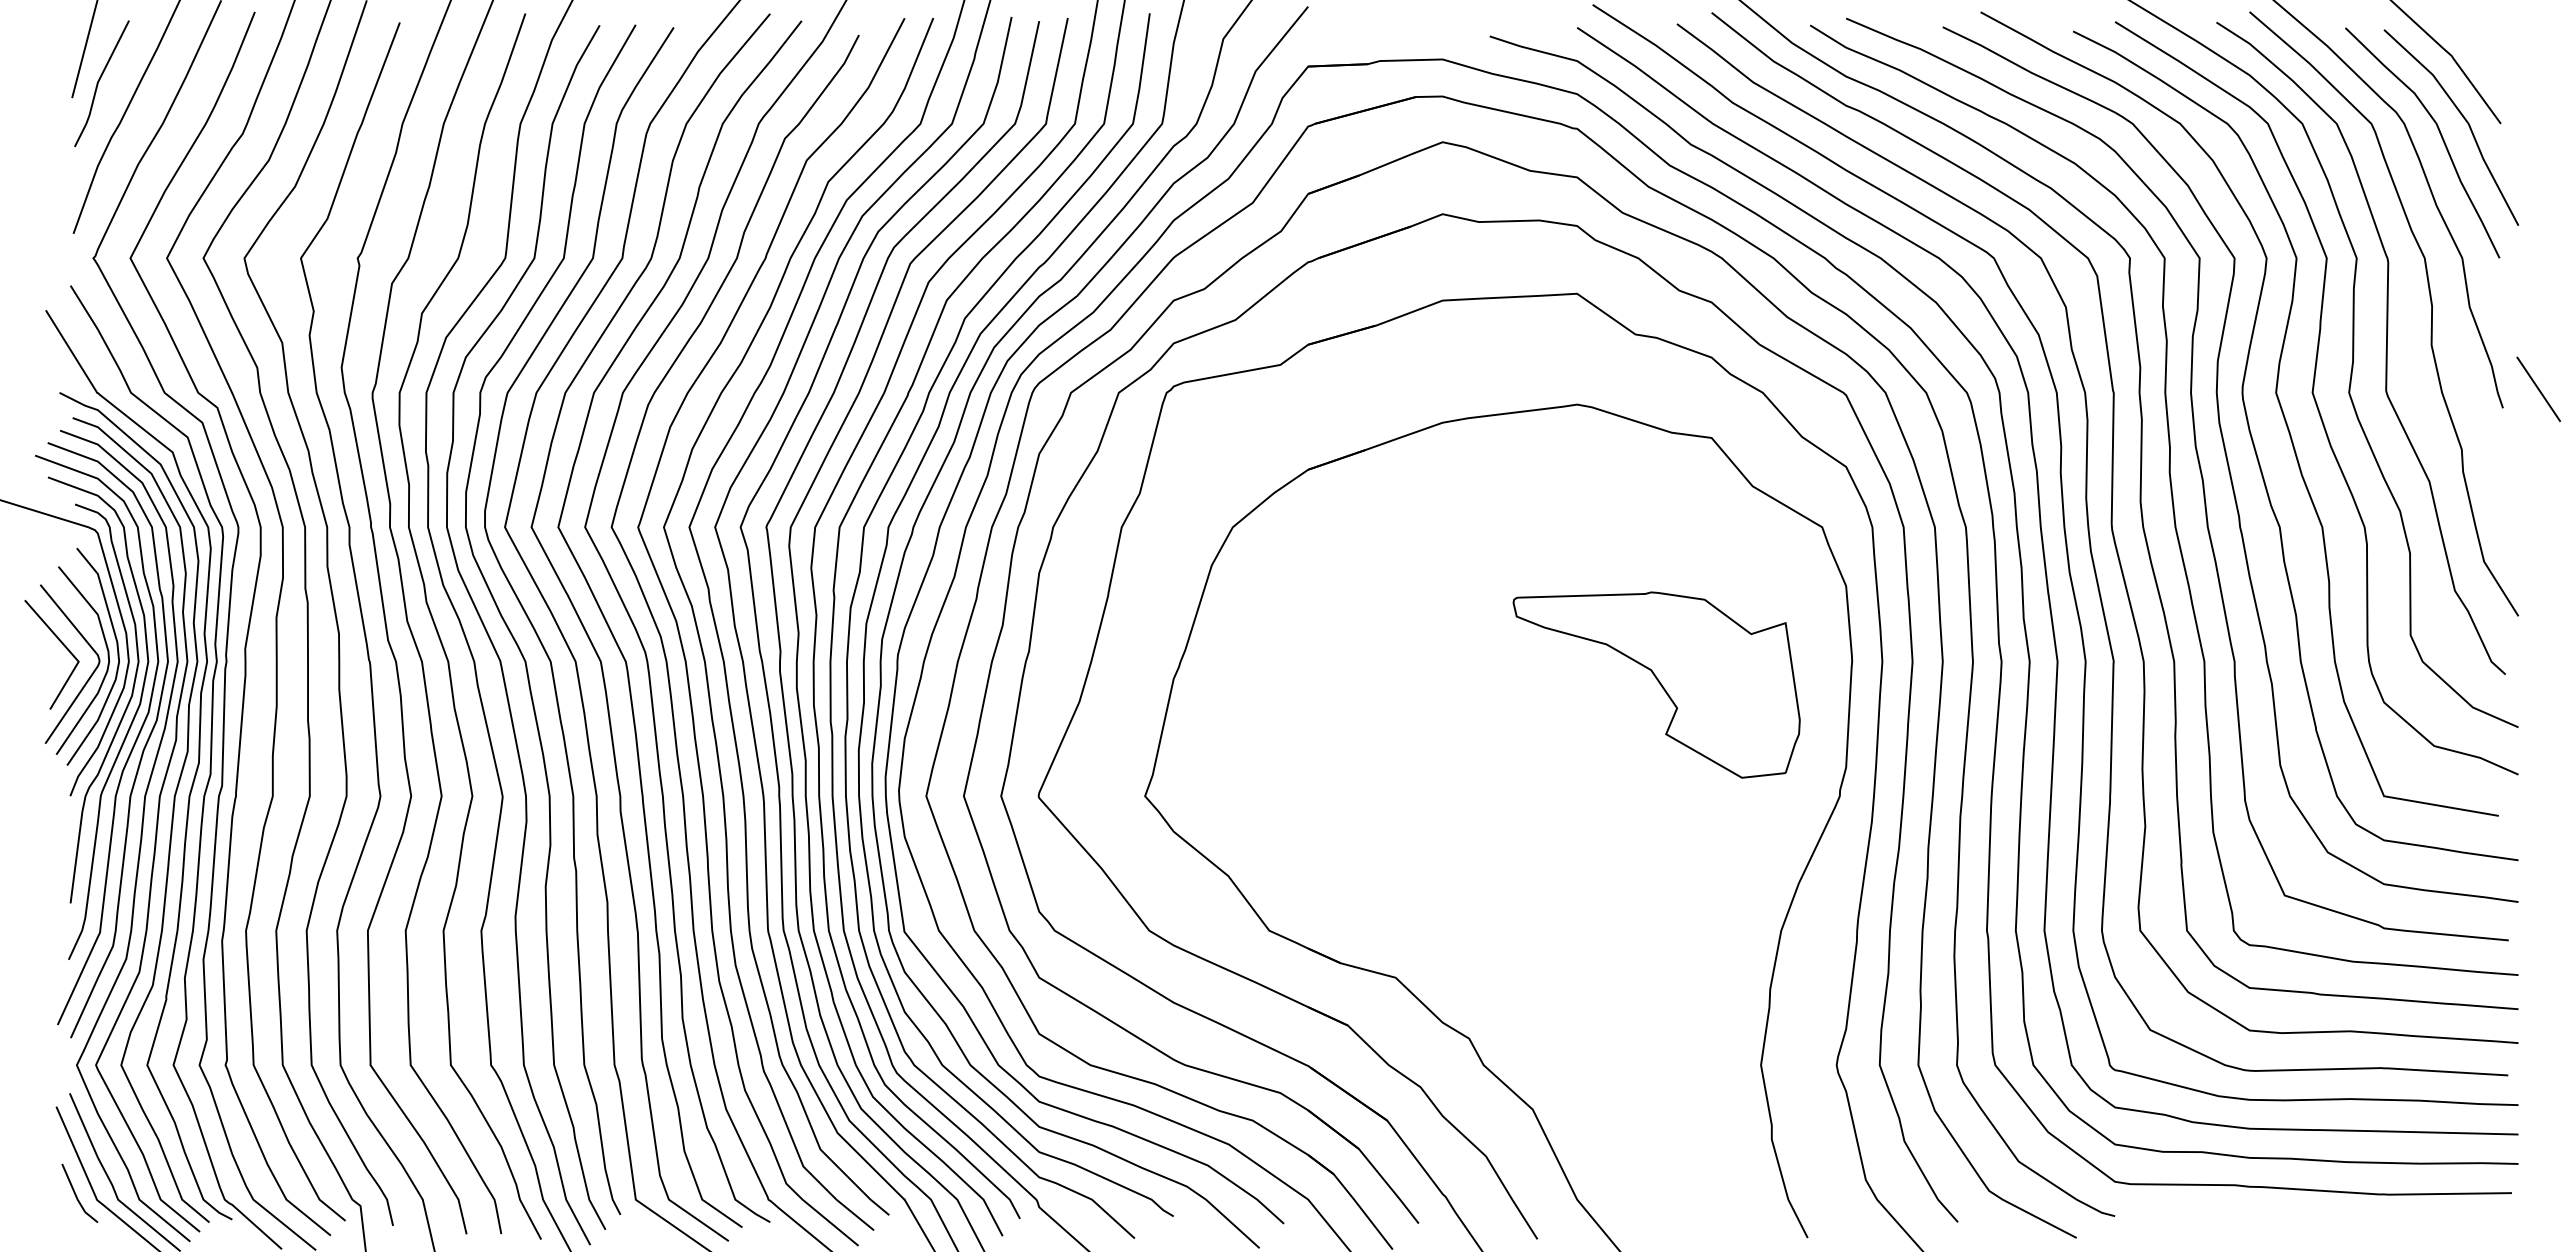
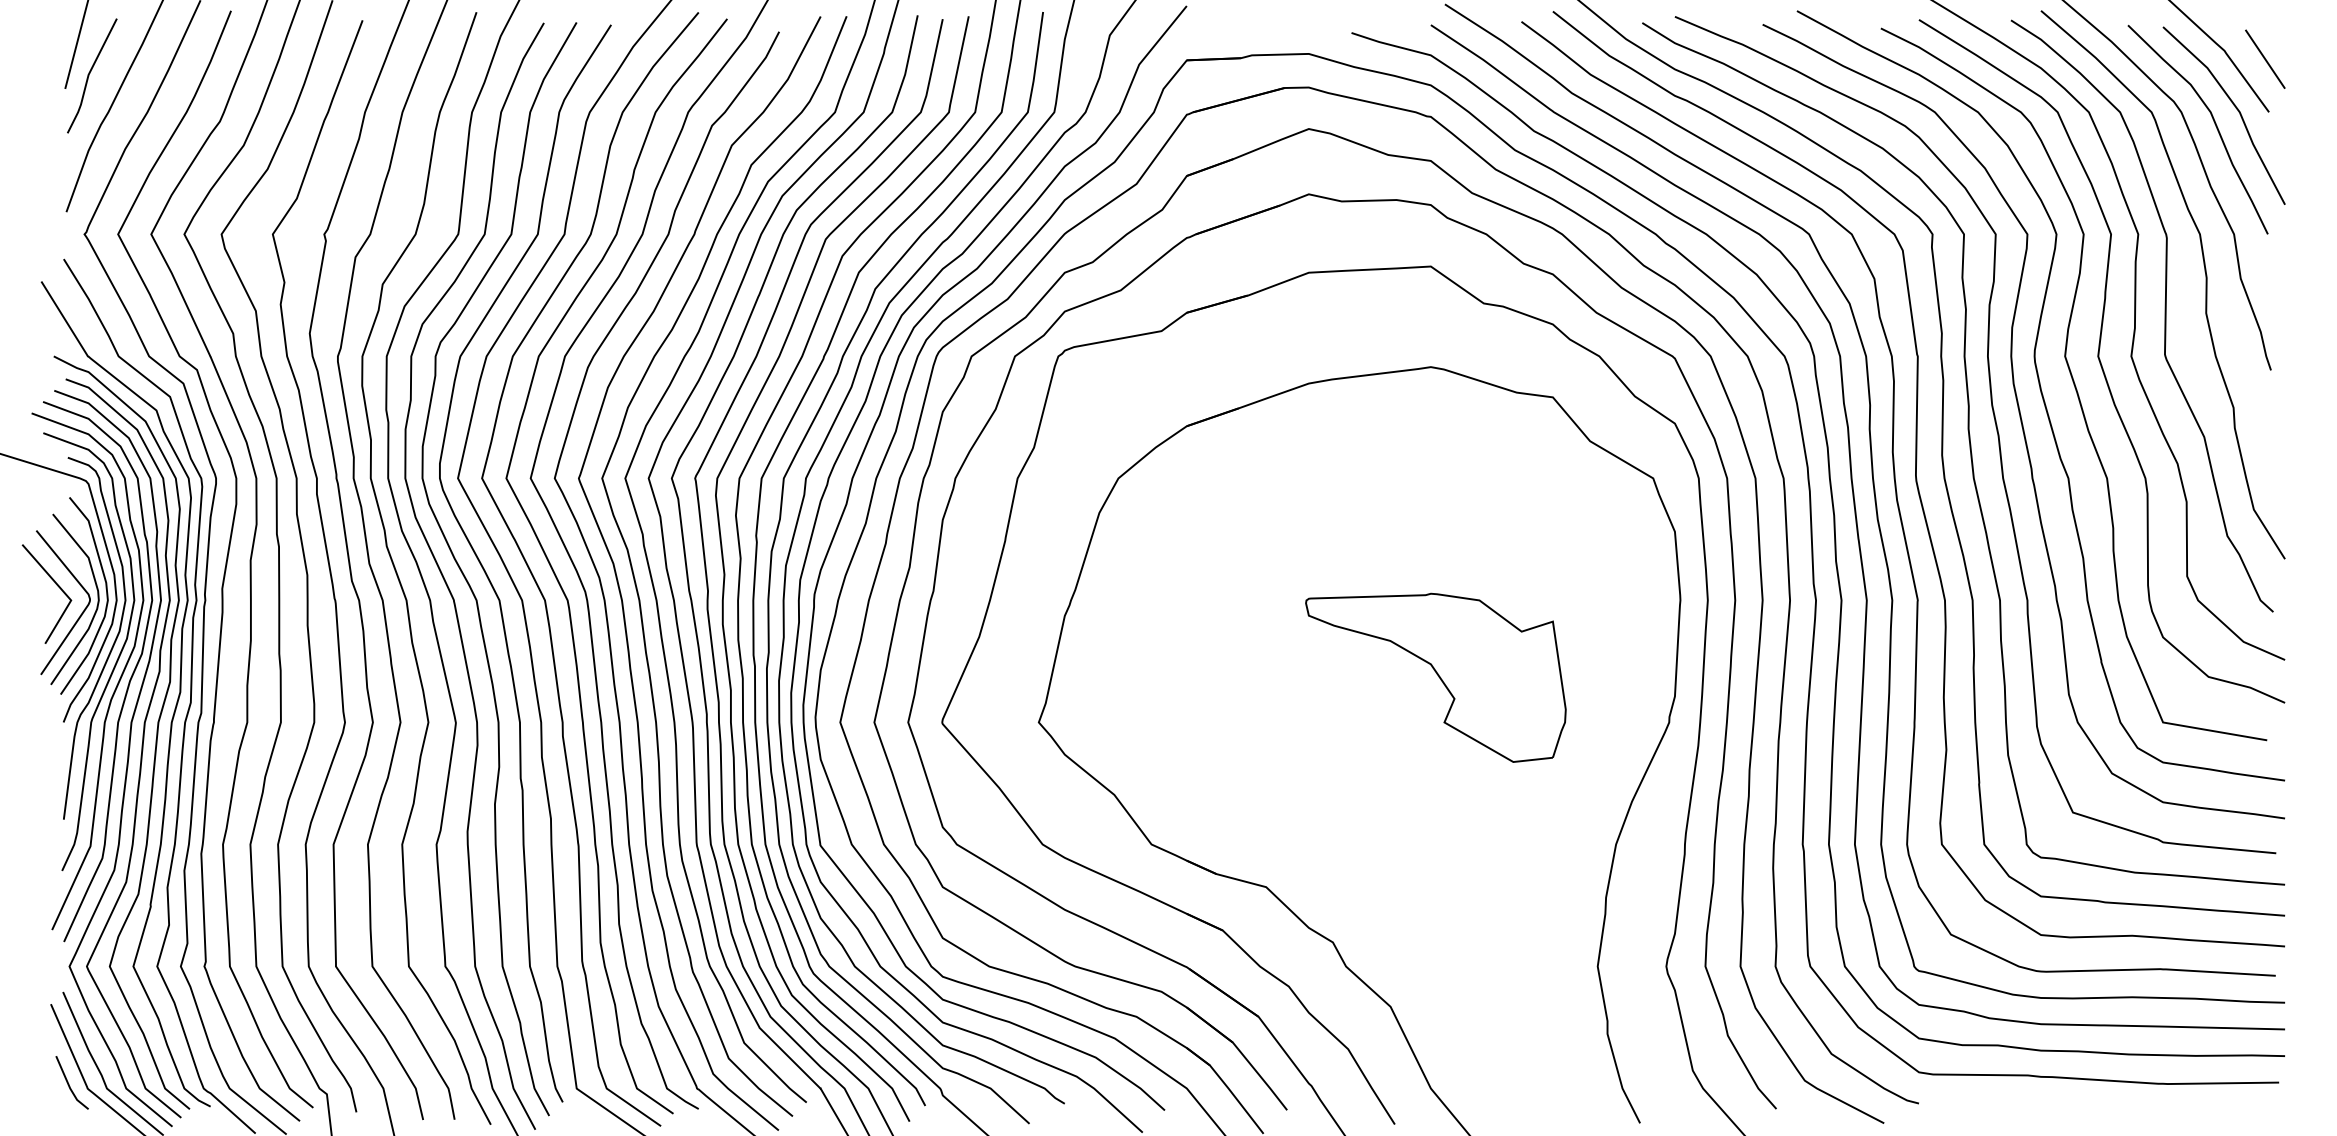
line: (2538, 388) -> (2265, 58), moved
part: (1656, 684) -> (1435, 677), moved

